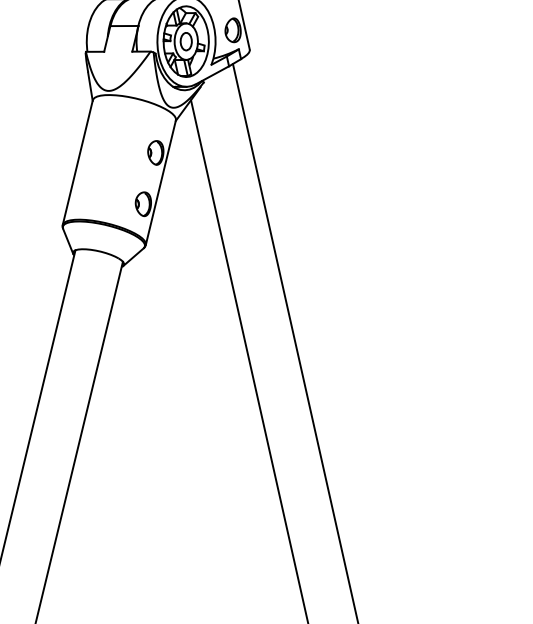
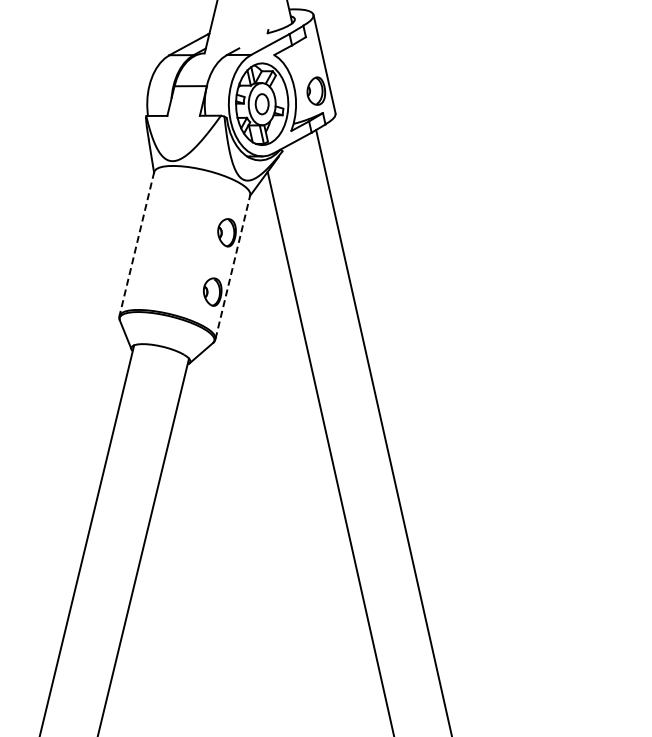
line: (77, 163) -> (136, 244), solid -> dashed
line: (161, 182) -> (233, 266), solid -> dashed

